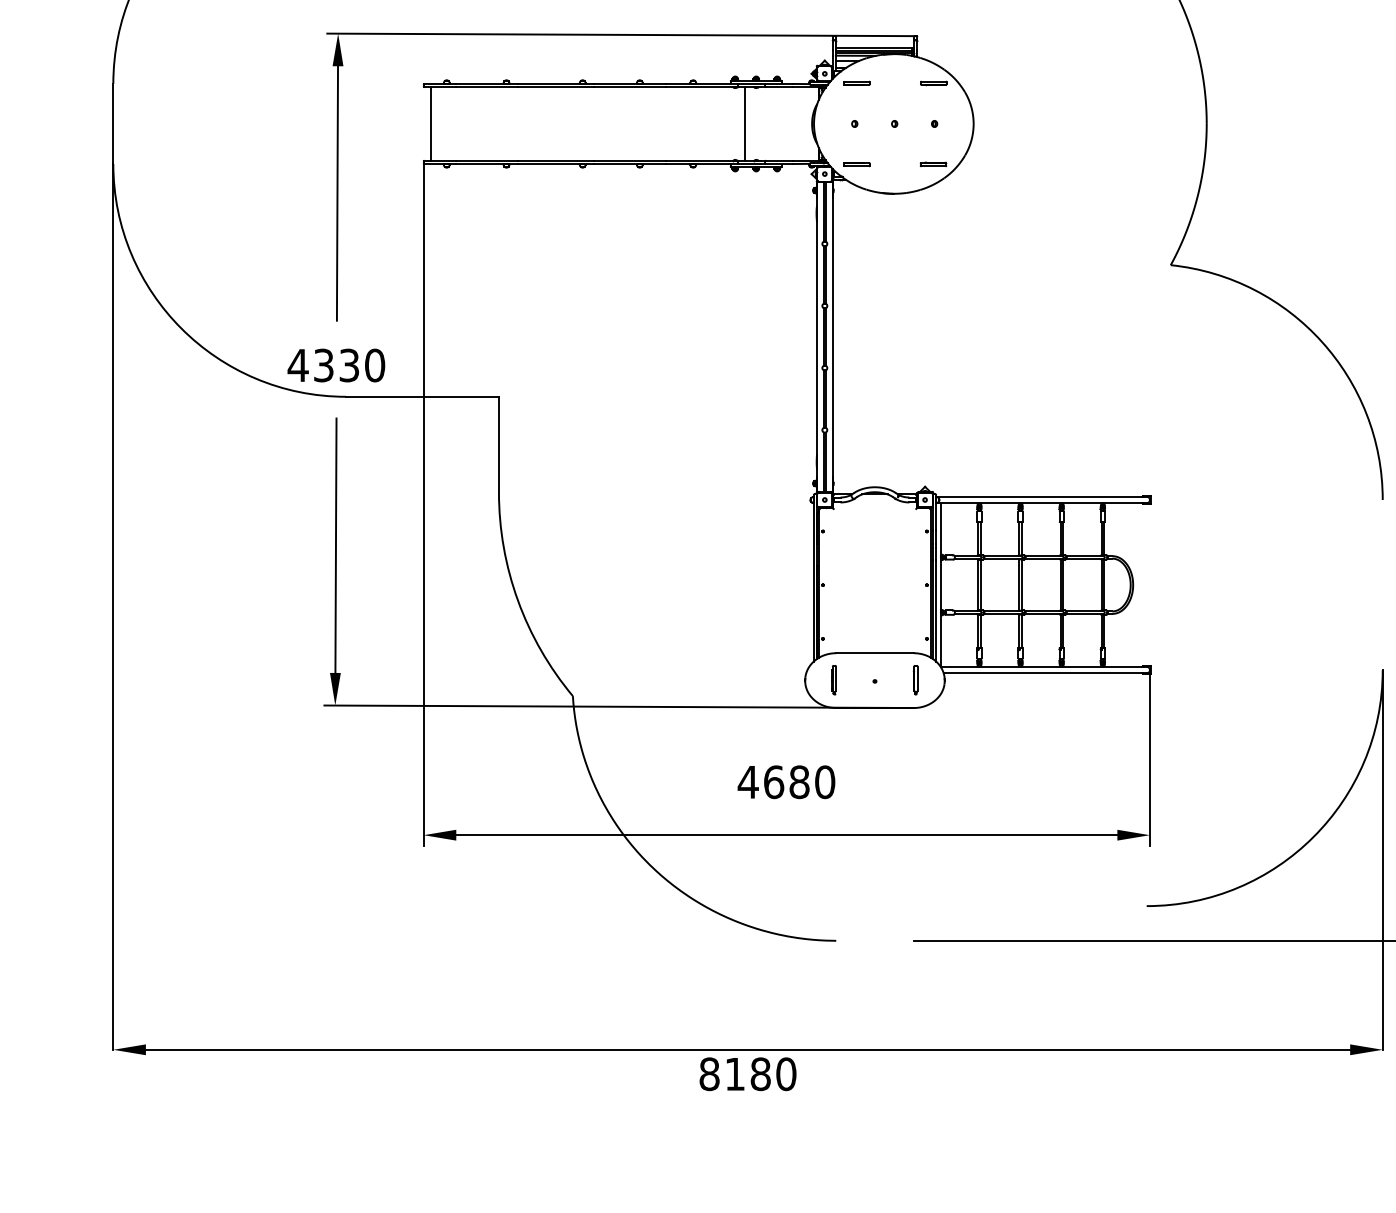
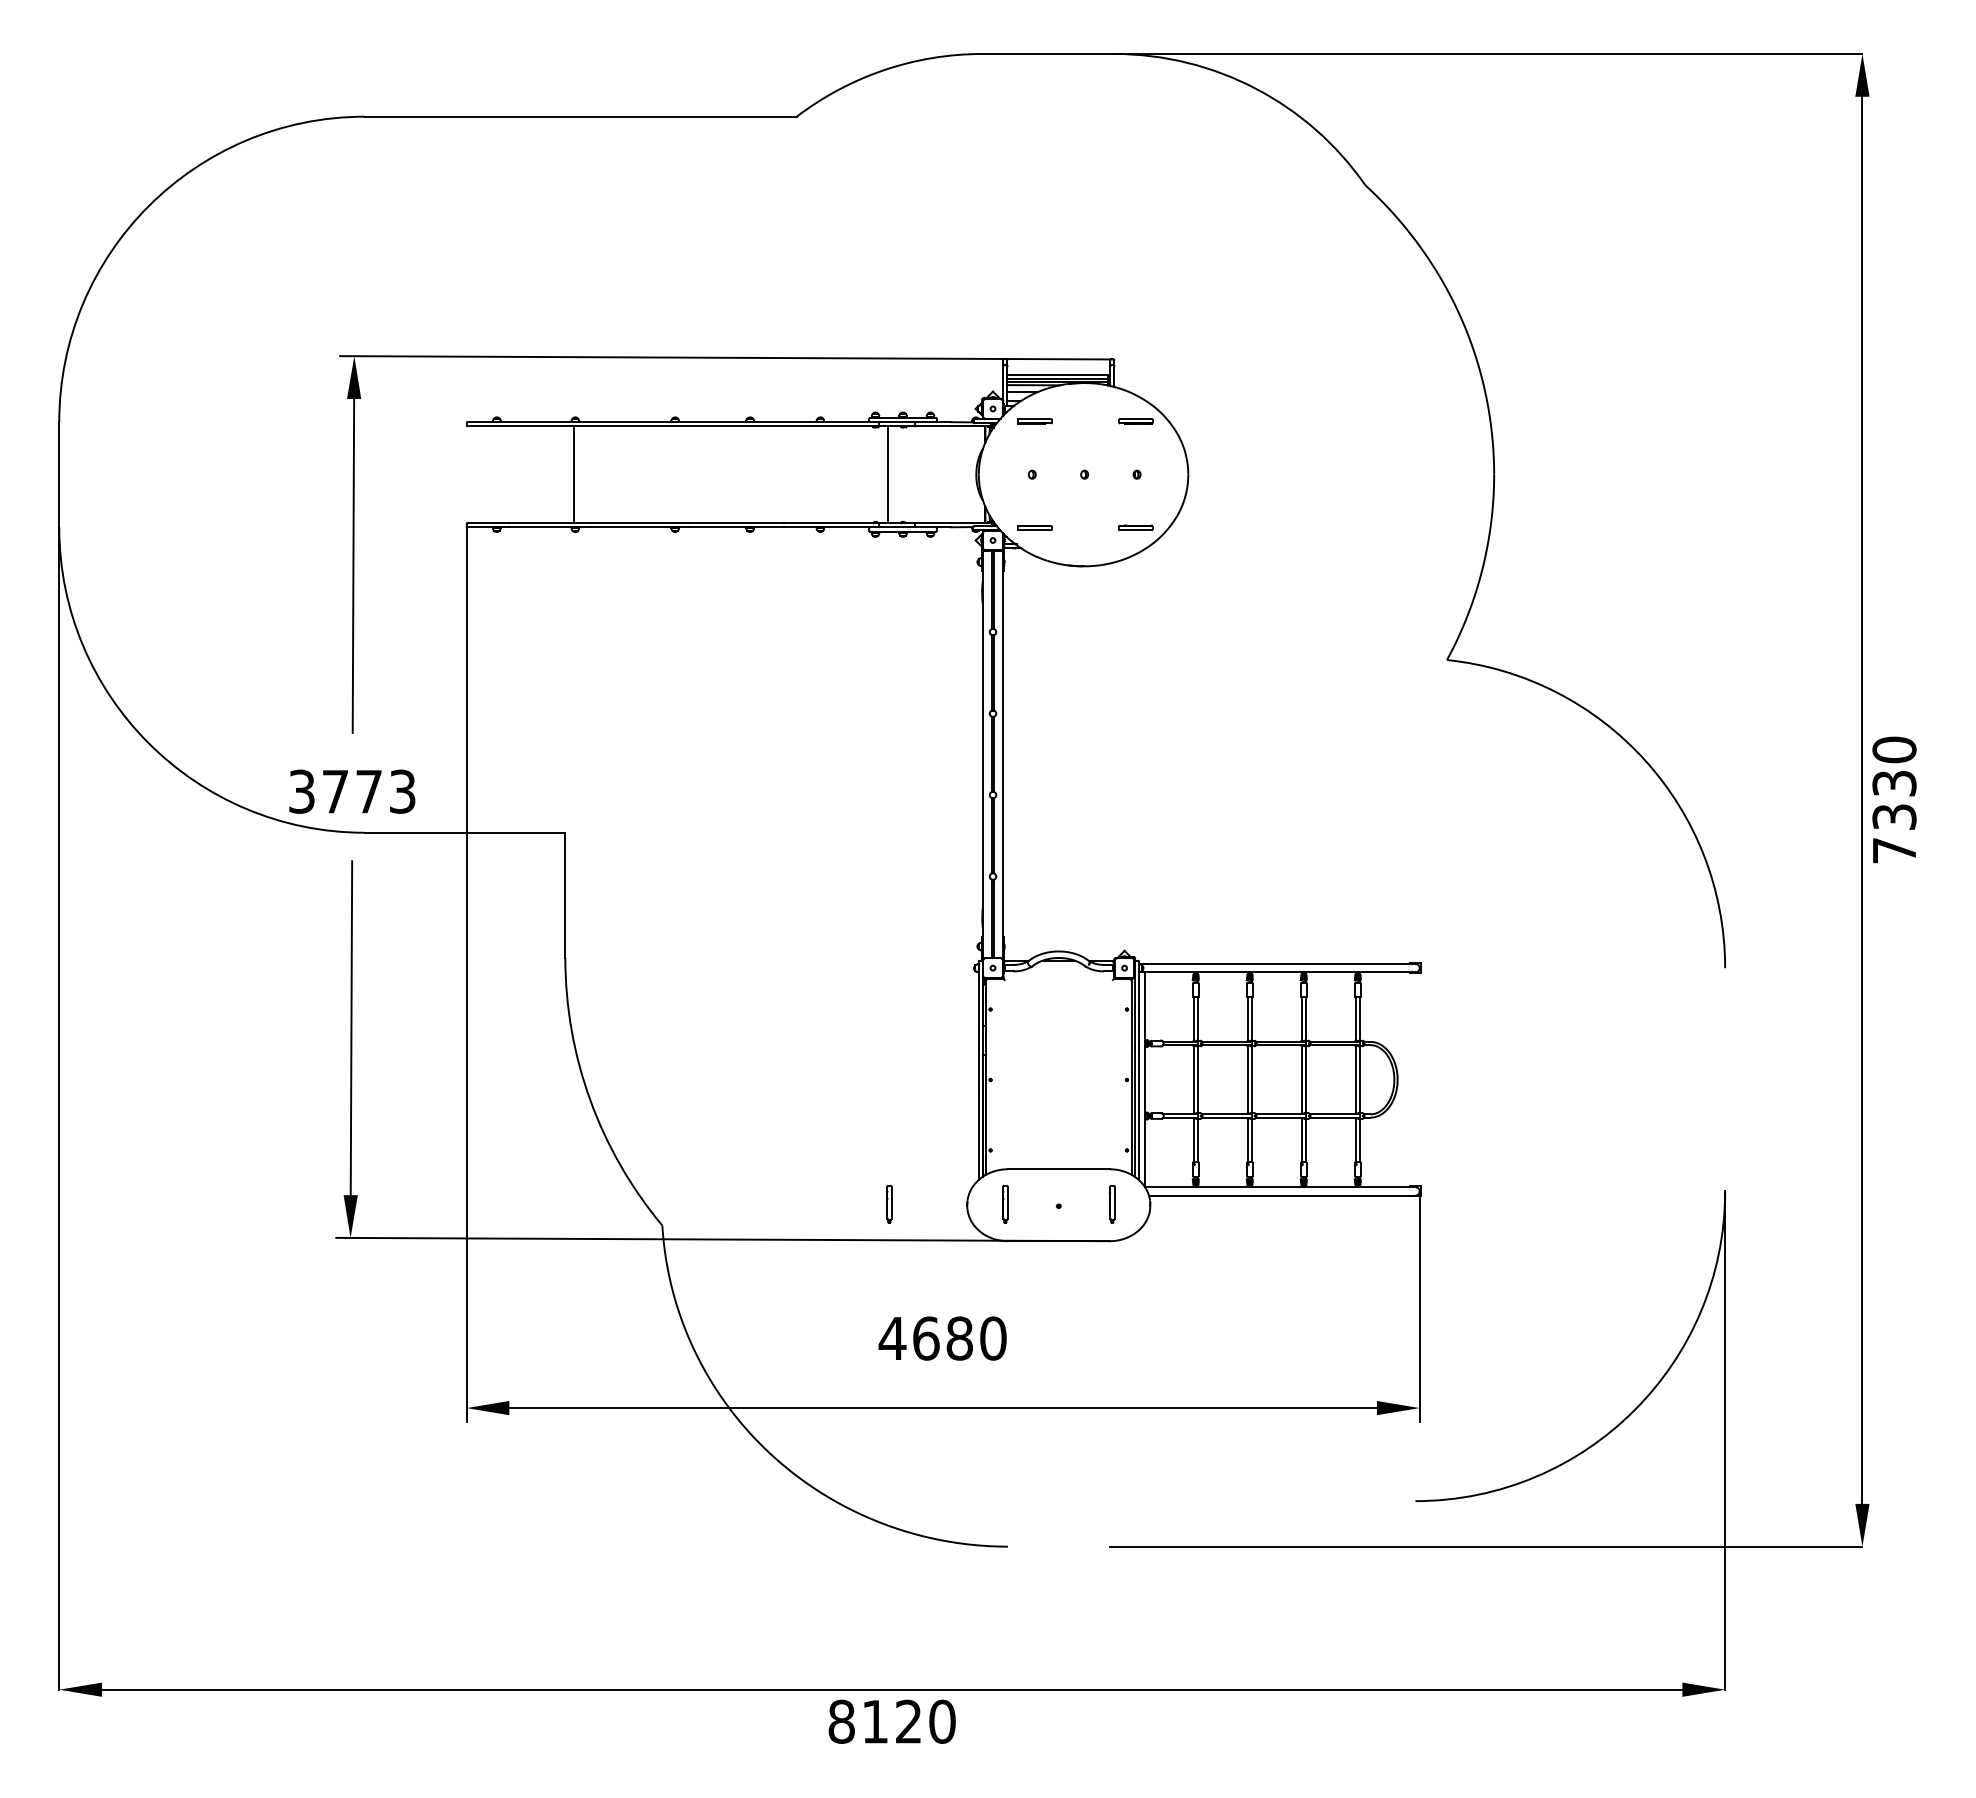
line: (430, 123) -> (573, 474), moved
text: (336, 365) -> (351, 791), 4330 -> 3773
part: (745, 680) -> (889, 1204), added
text: (760, 1074) -> (908, 1721), 8180 -> 8120

